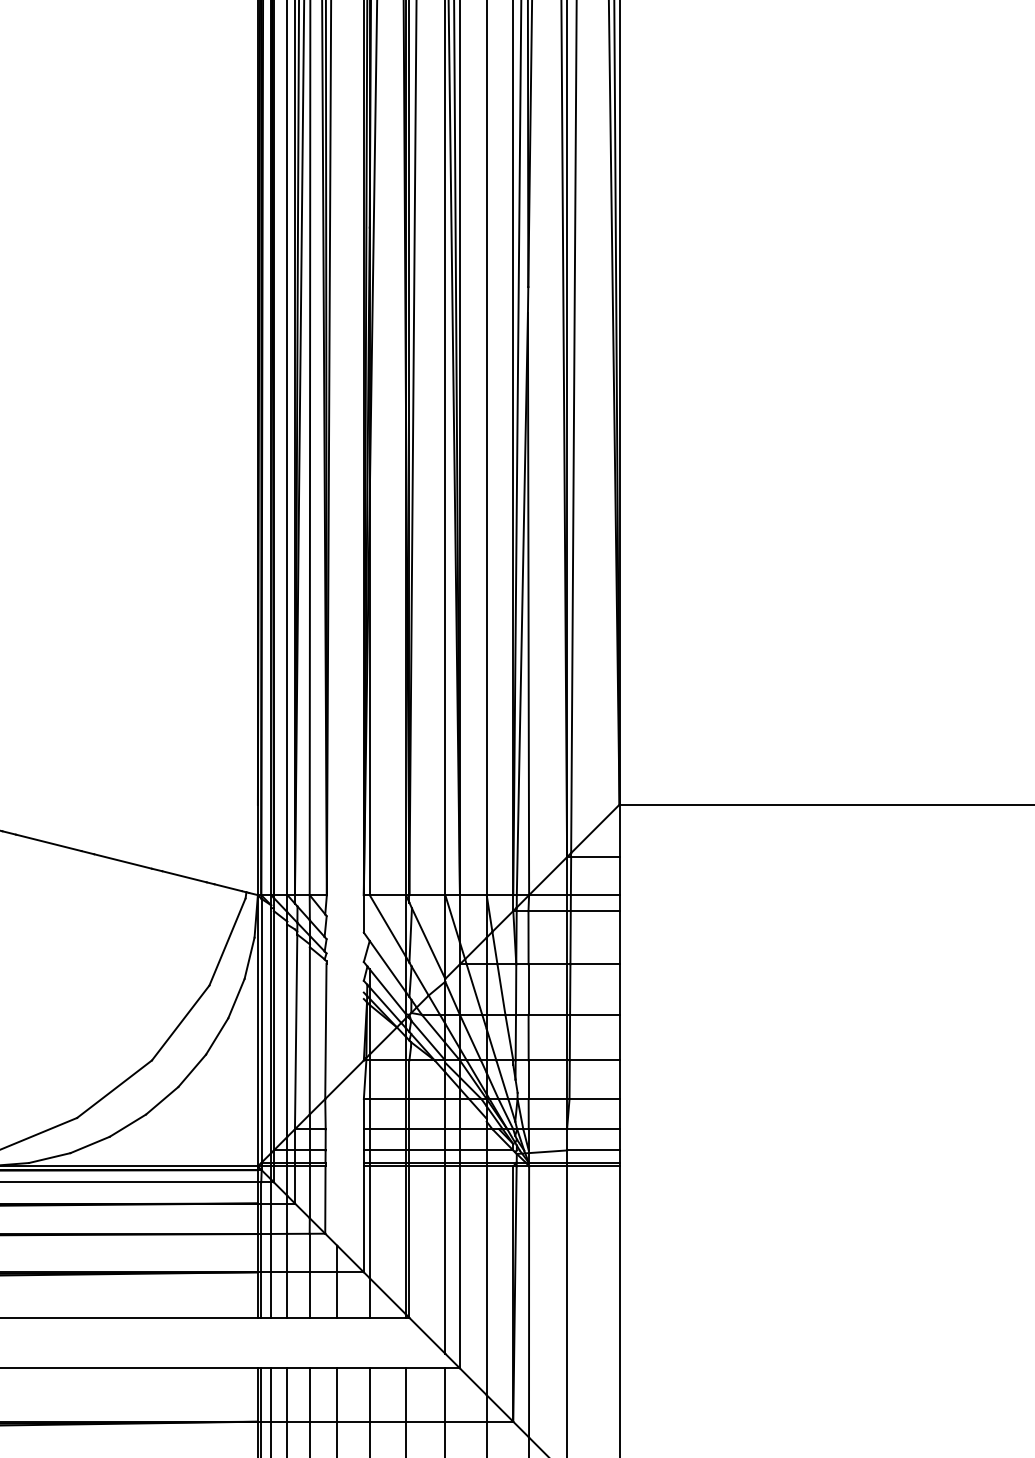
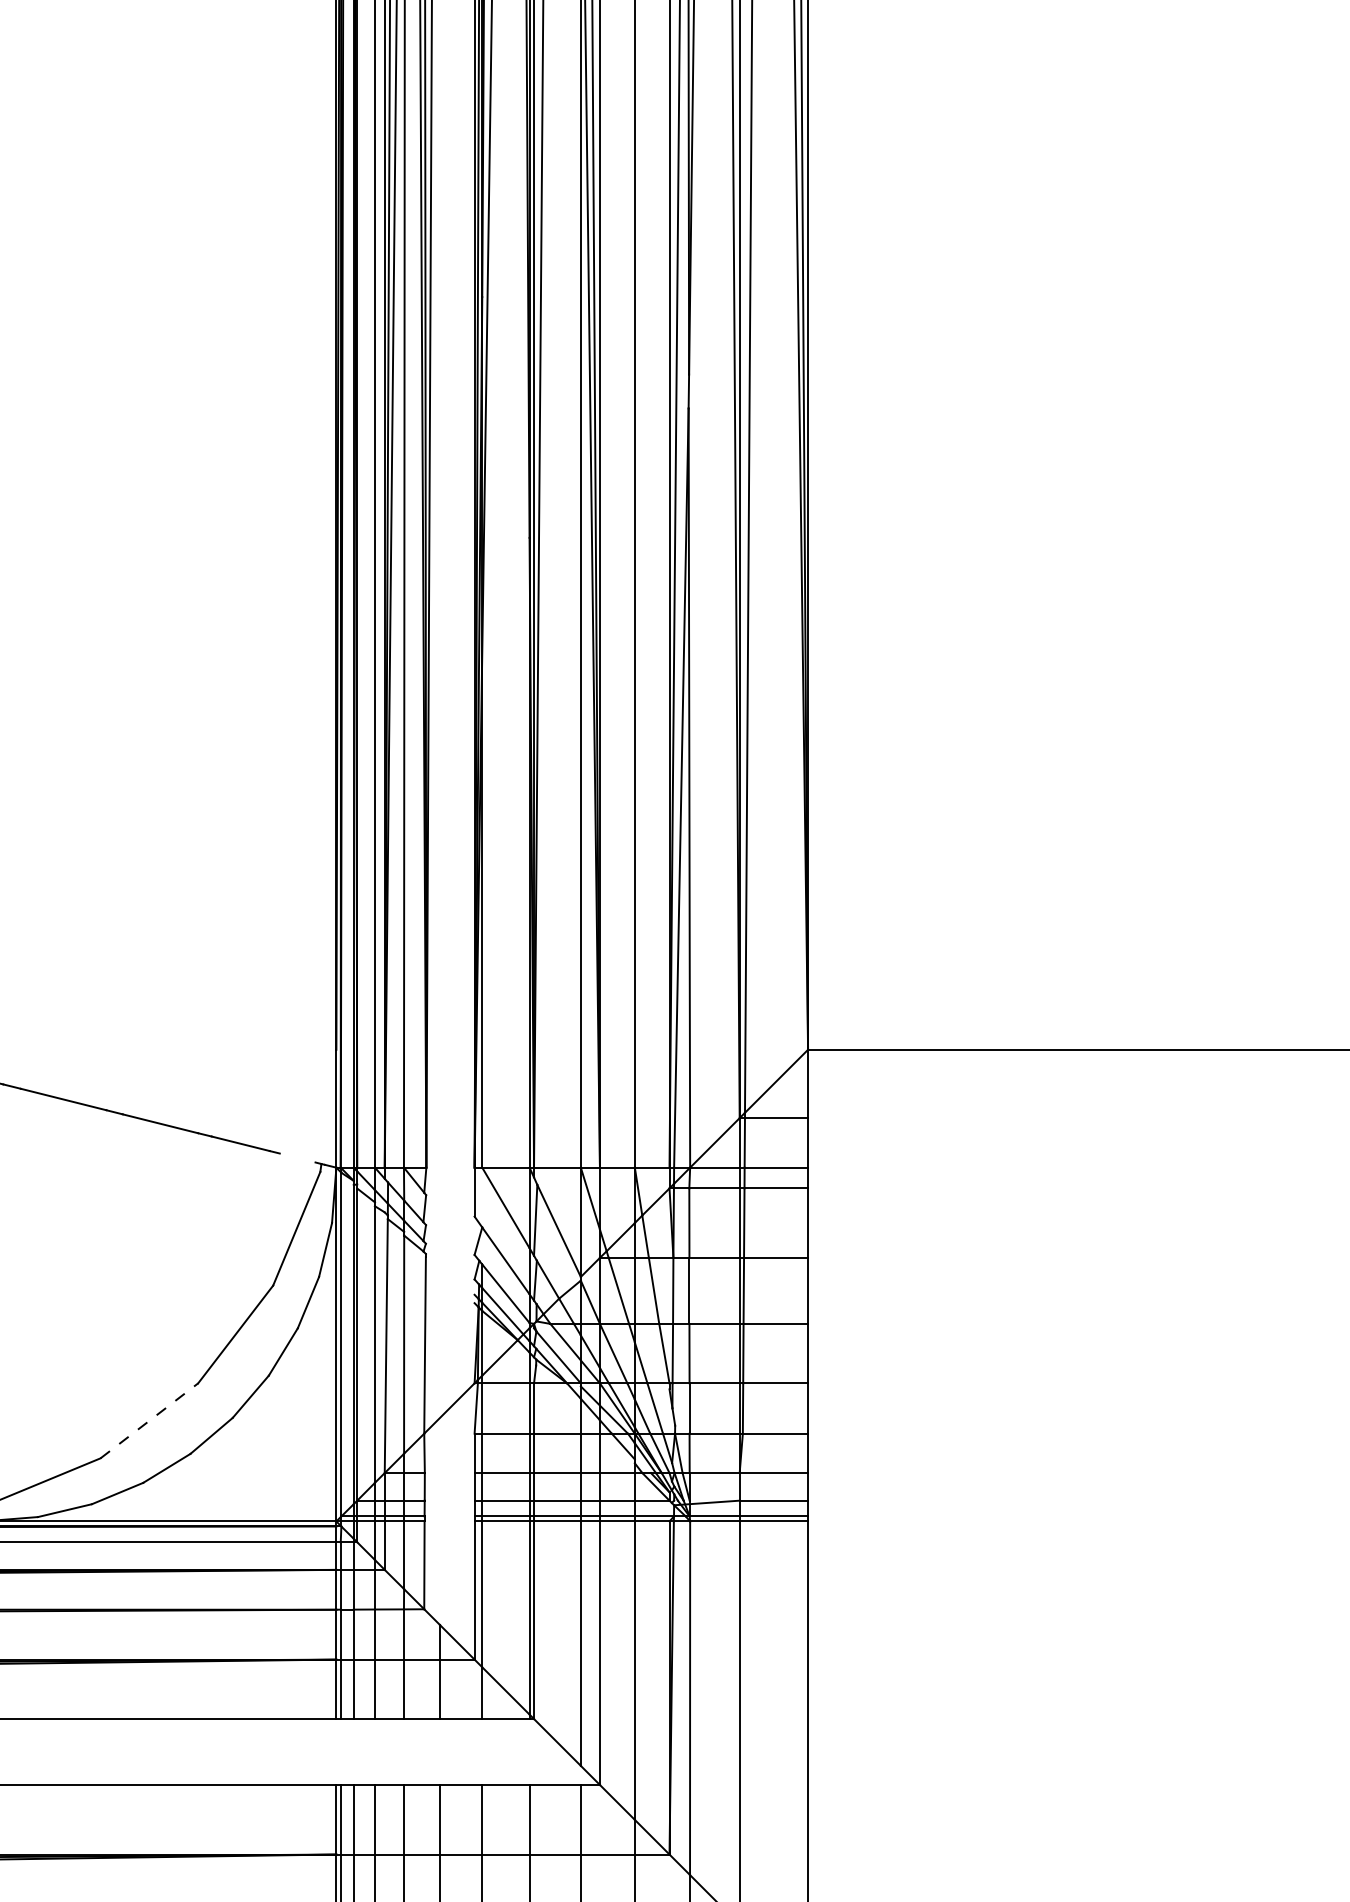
line: (227, 887) -> (296, 1157), removed
line: (114, 1088) -> (149, 1419), solid -> dashed

